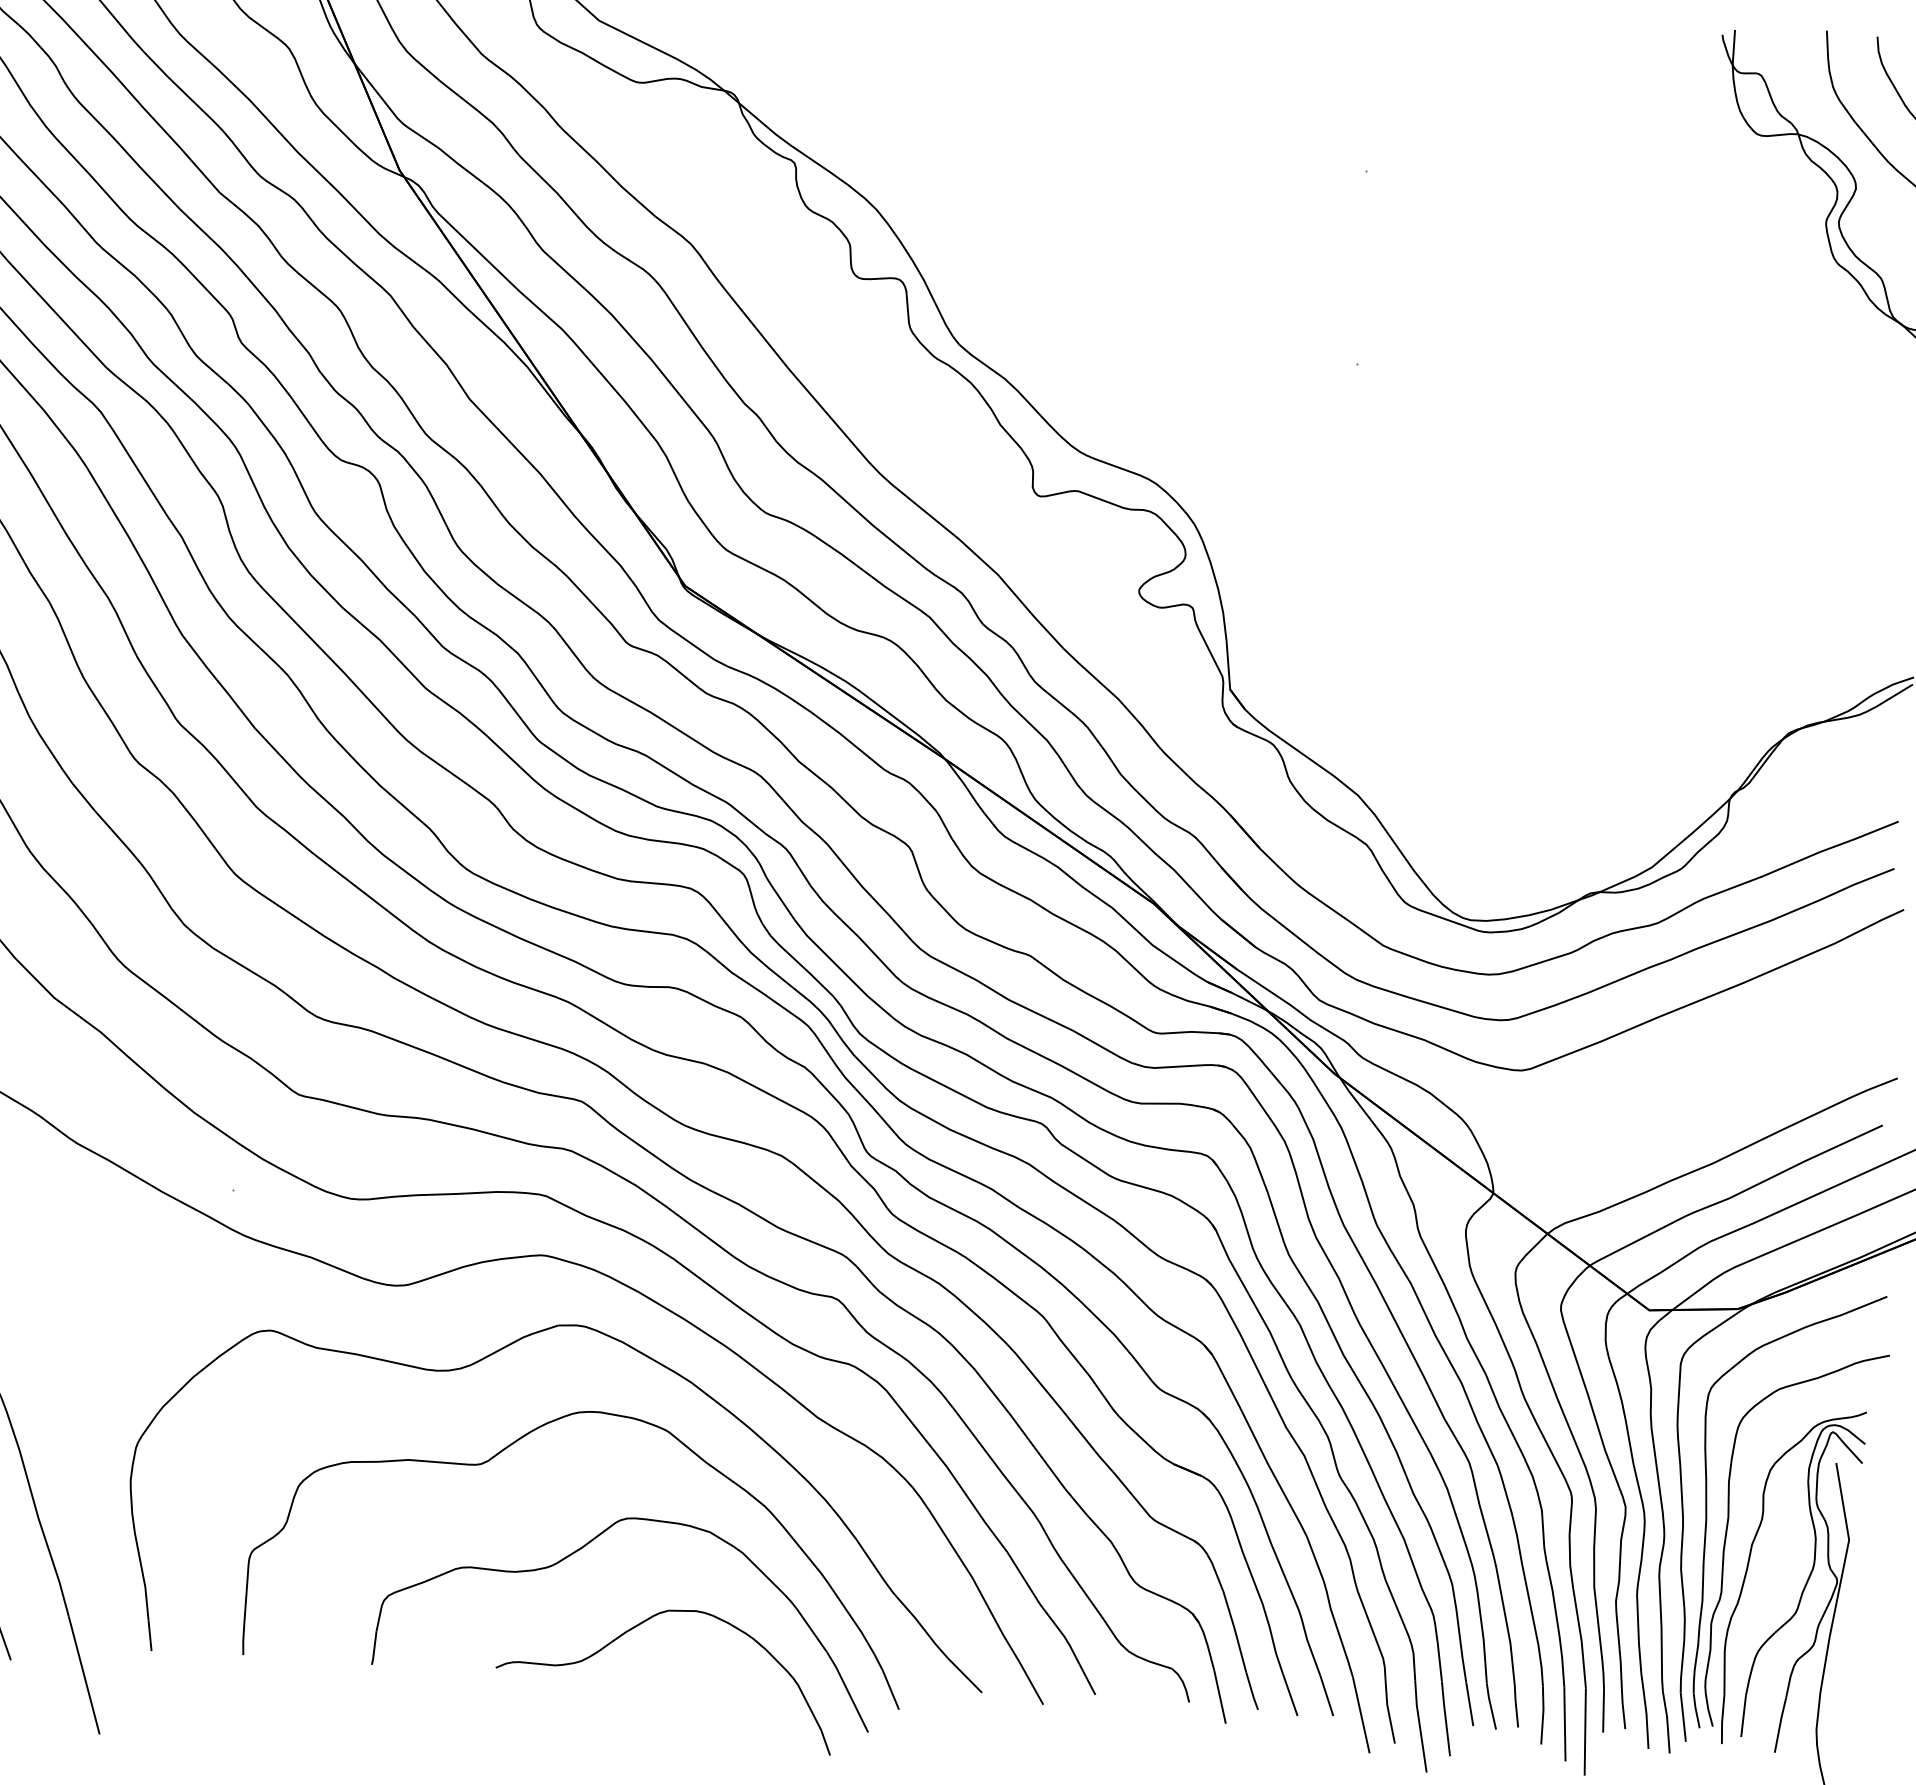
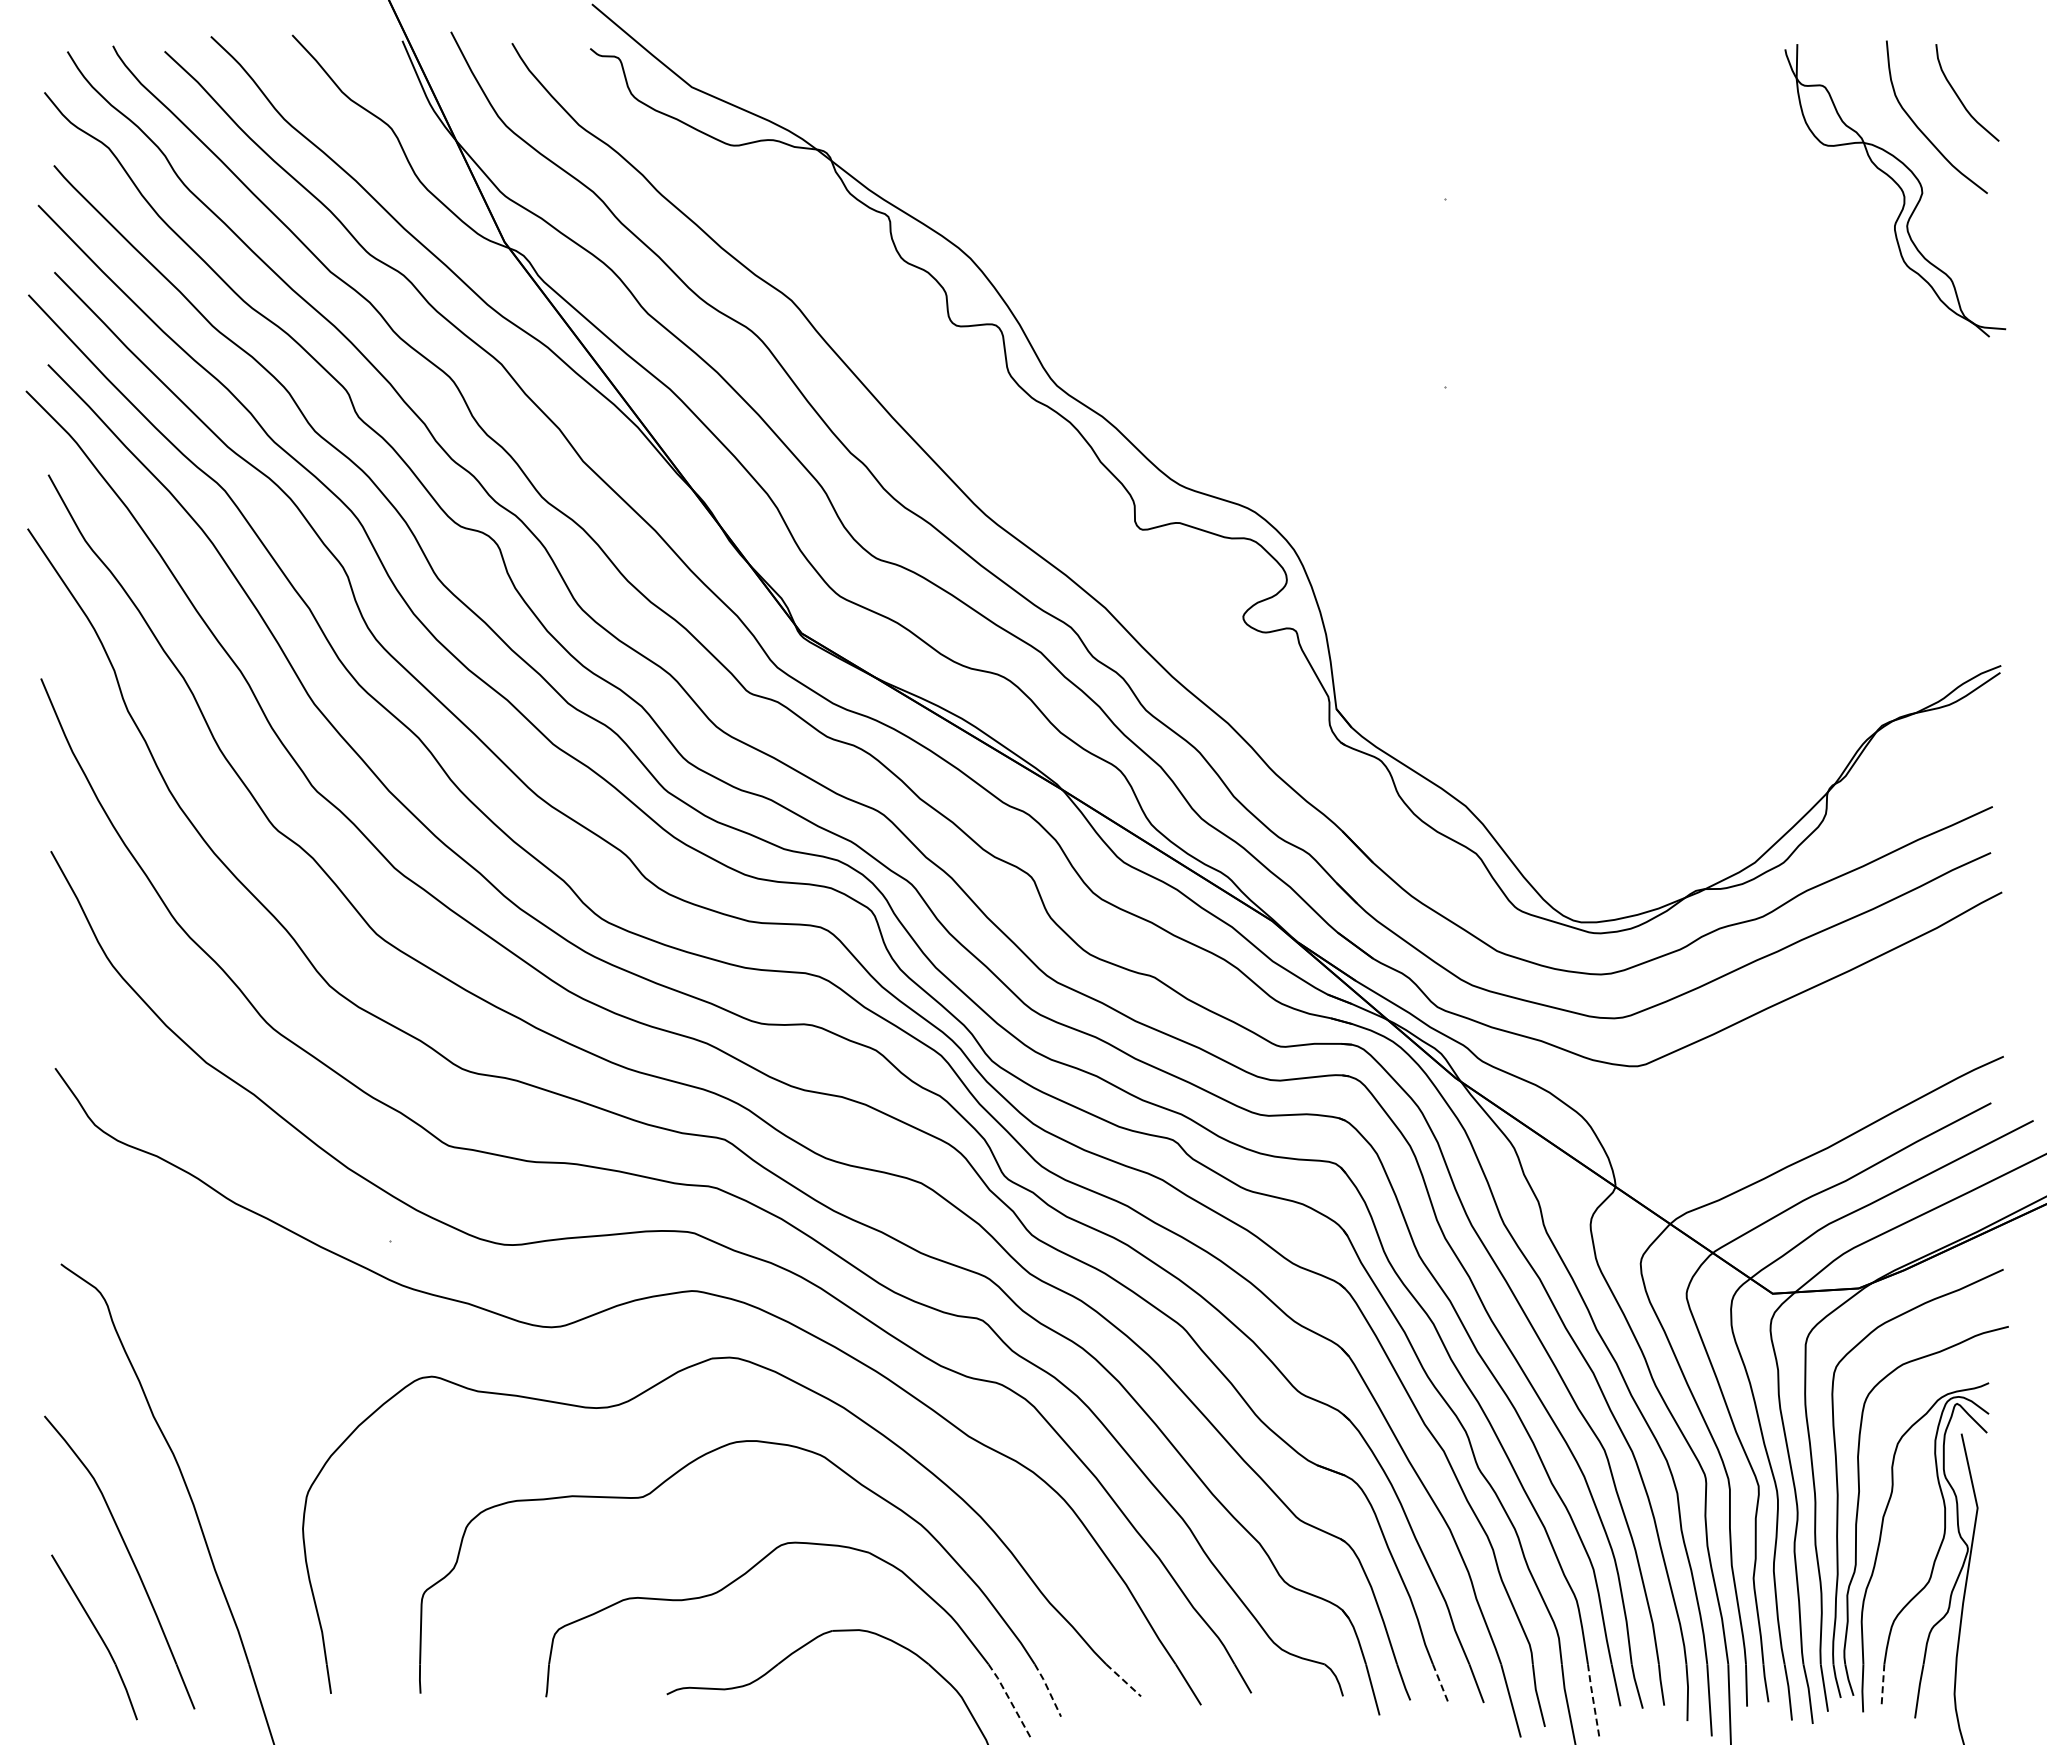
line: (964, 1675) -> (1123, 1680), solid -> dashed
line: (887, 1682) -> (1048, 1690), solid -> dashed
line: (847, 1691) -> (1010, 1701), solid -> dashed
line: (1290, 1695) -> (1441, 1684), solid -> dashed
line: (1743, 1716) -> (1882, 1684), solid -> dashed
line: (1445, 1718) -> (1593, 1700), solid -> dashed

